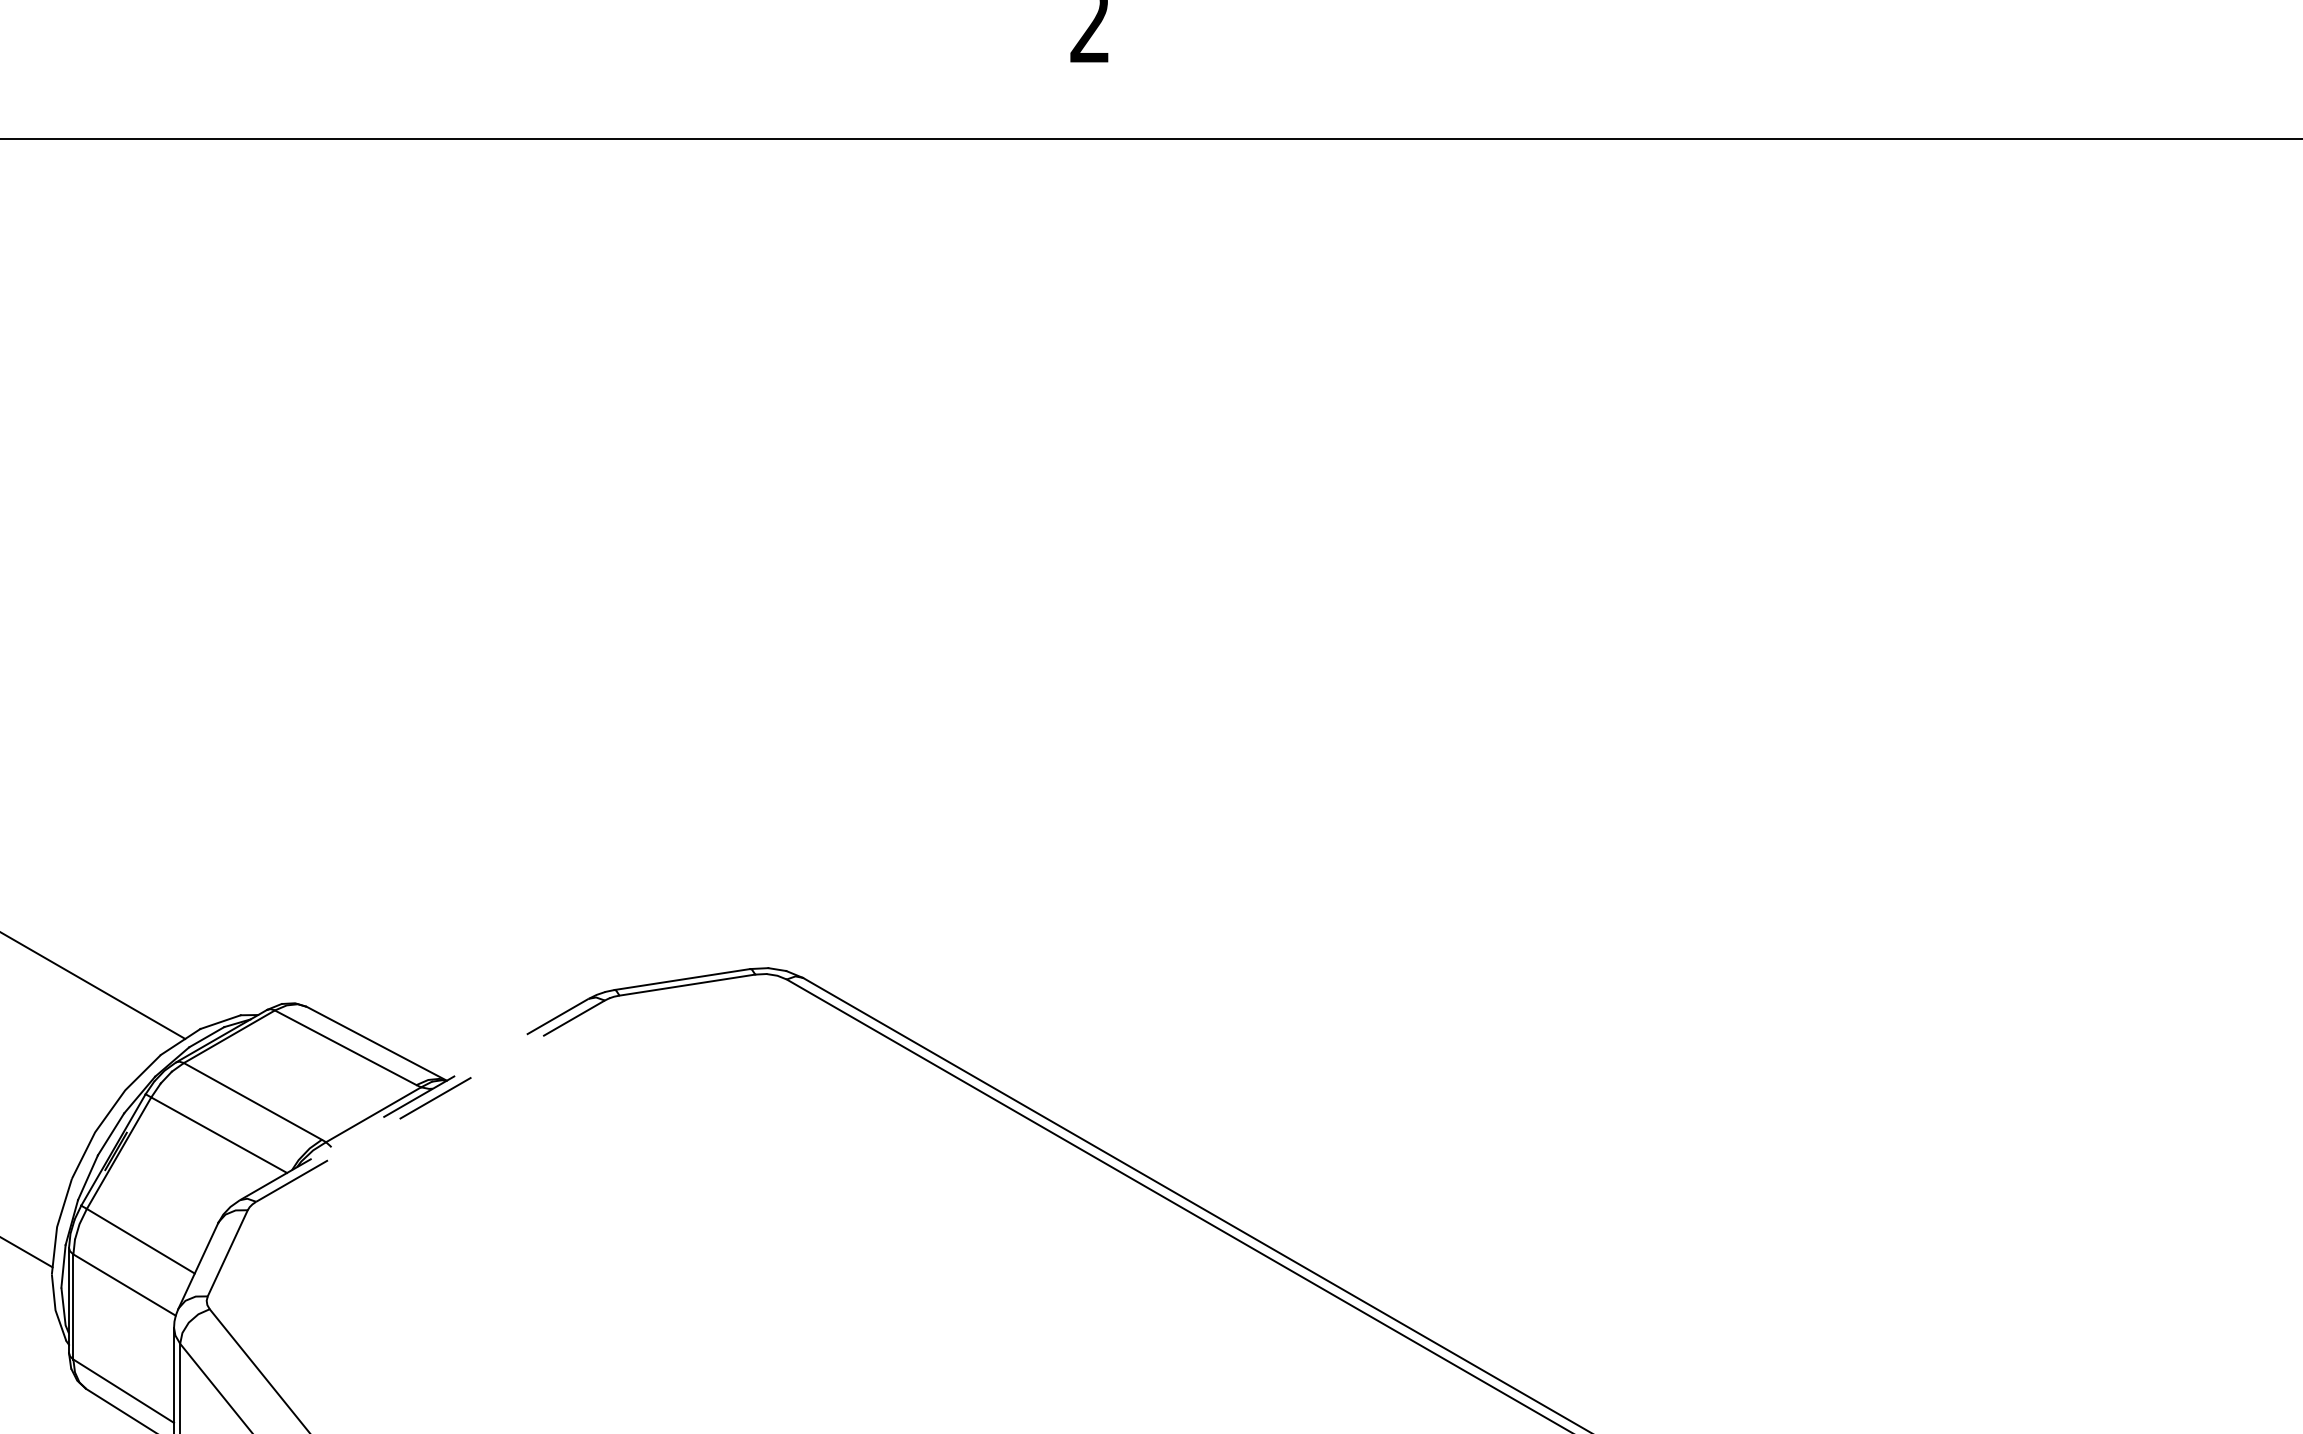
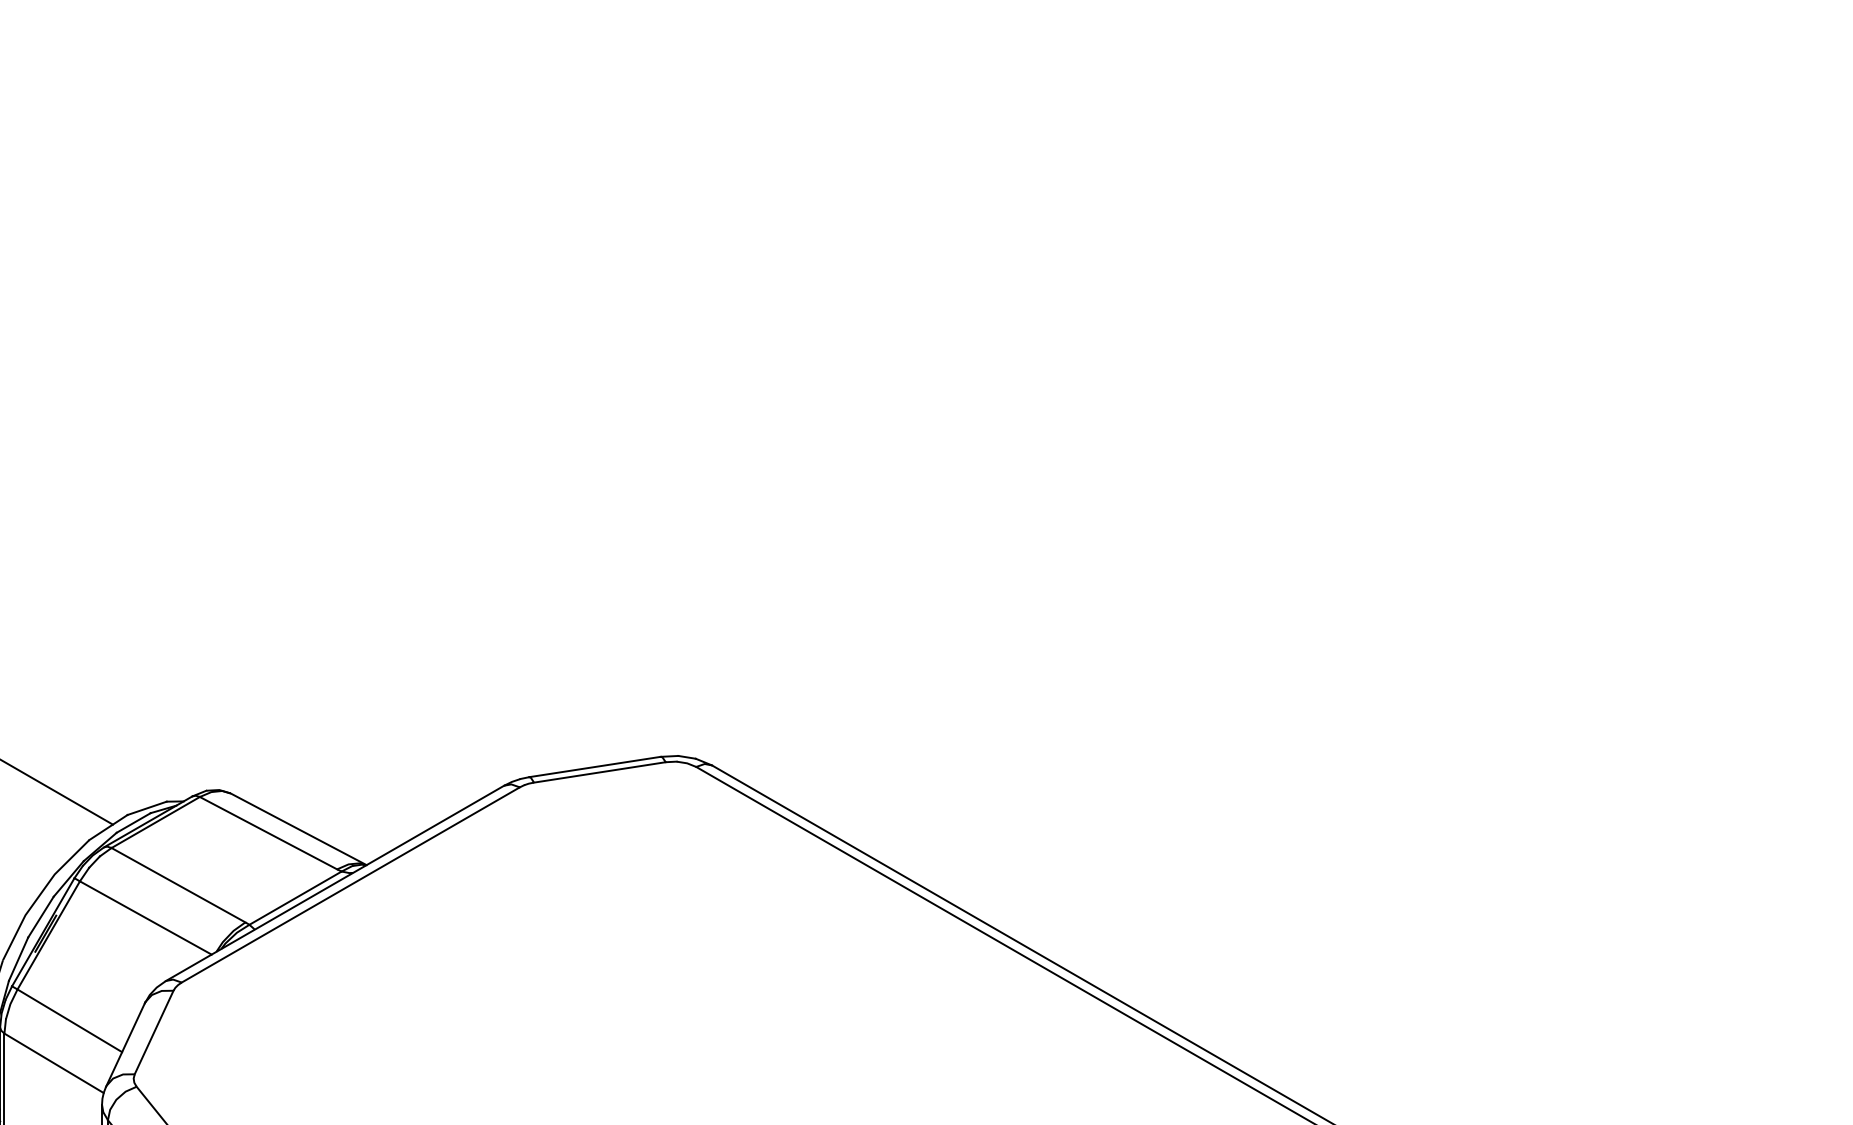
line: (414, 1099) -> (335, 883), dashed -> solid
line: (430, 1100) -> (350, 884), dashed -> solid

